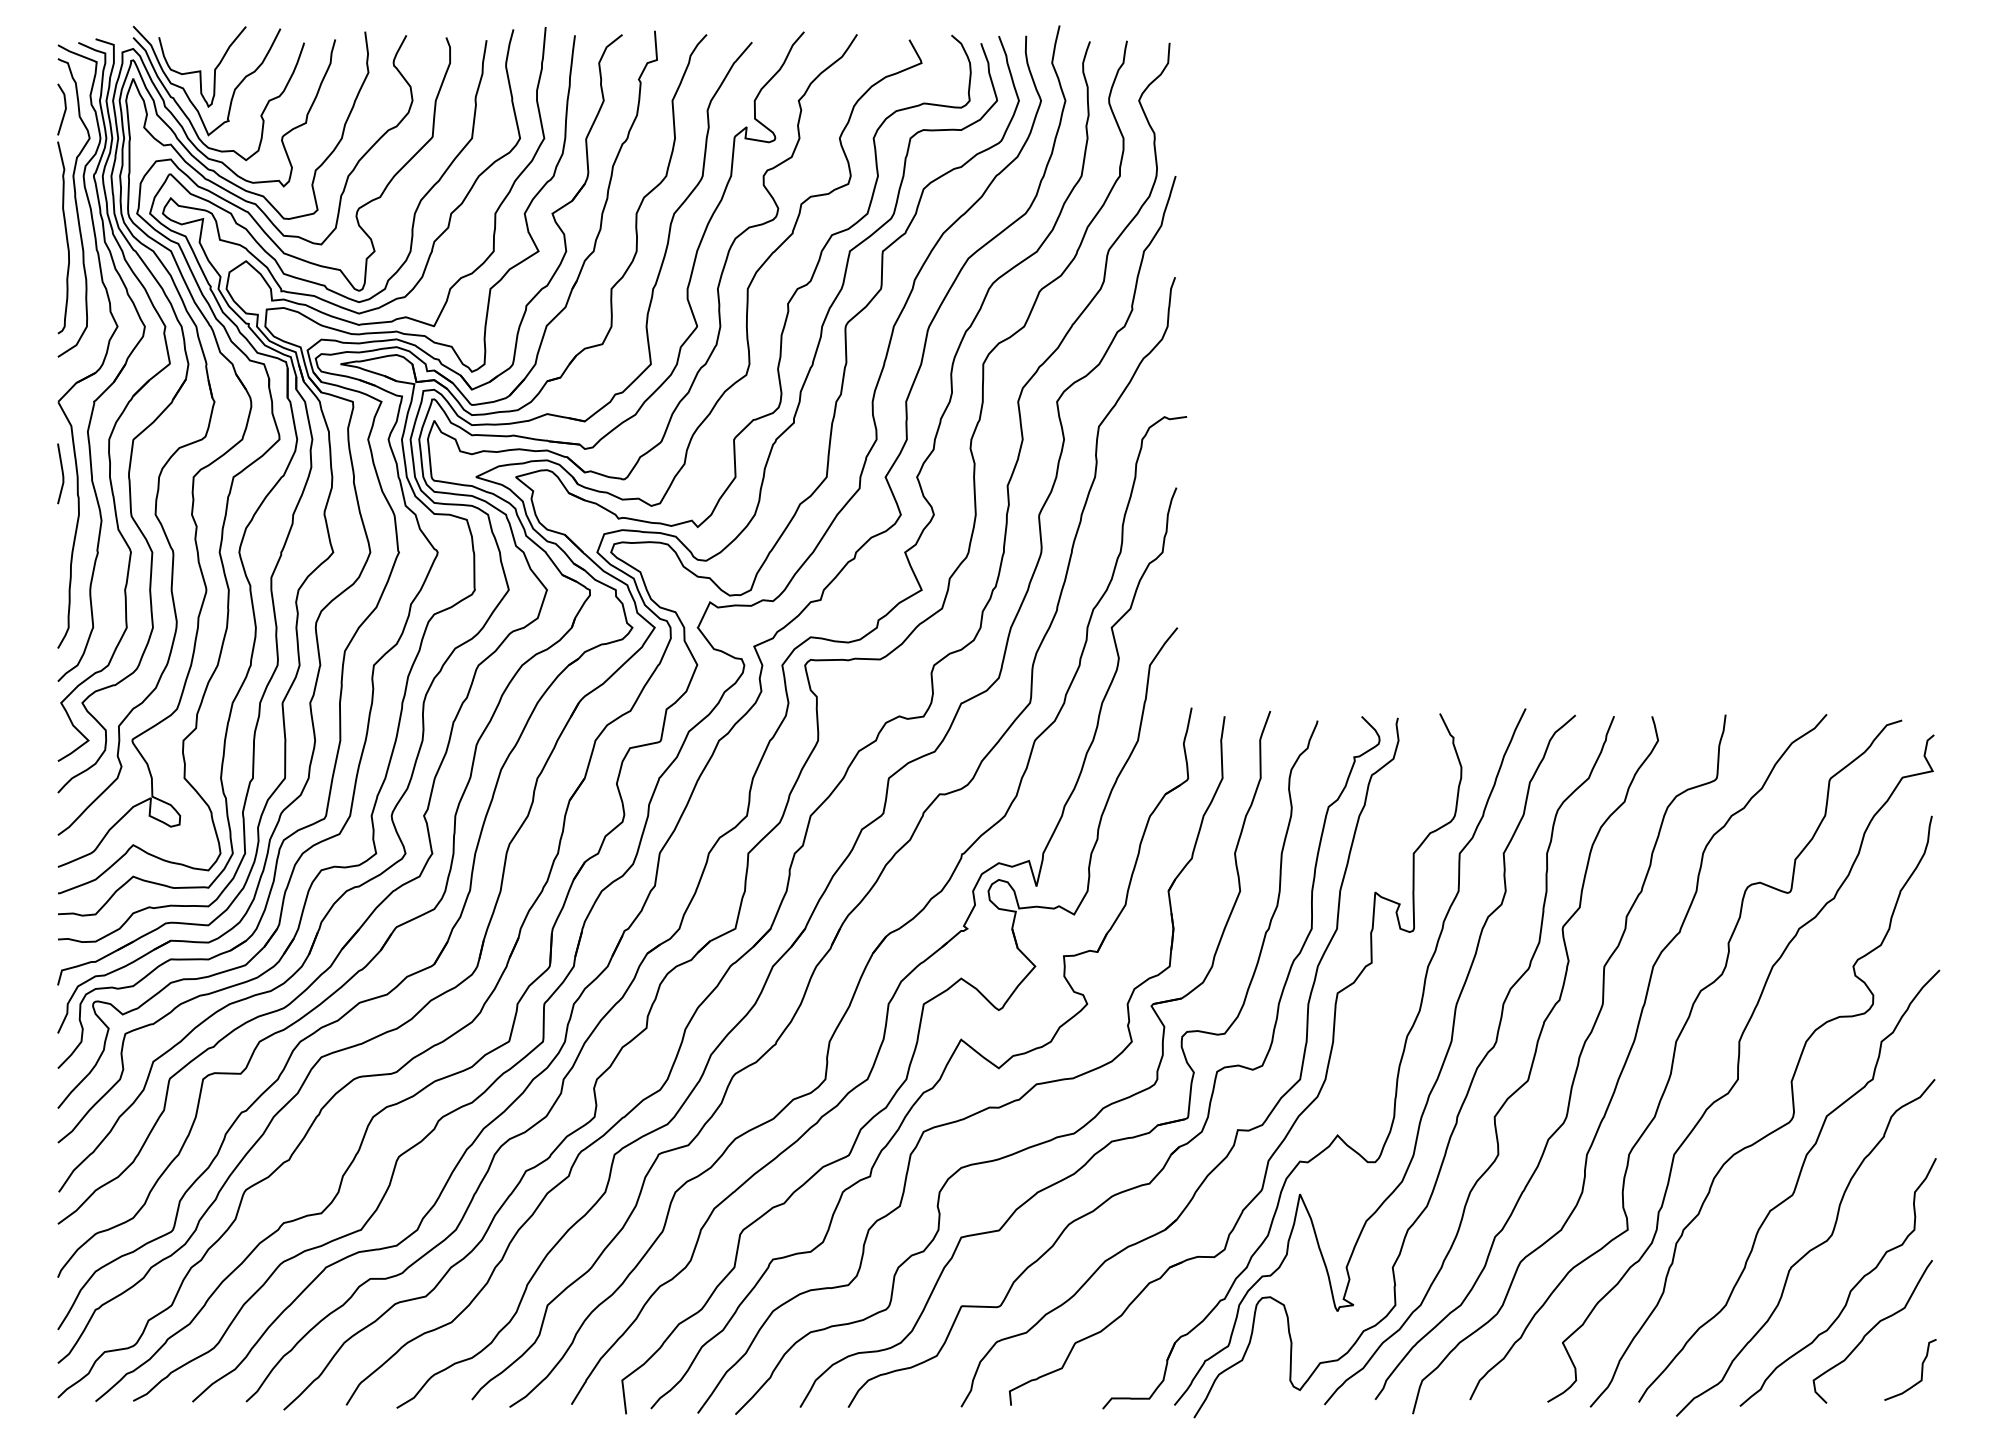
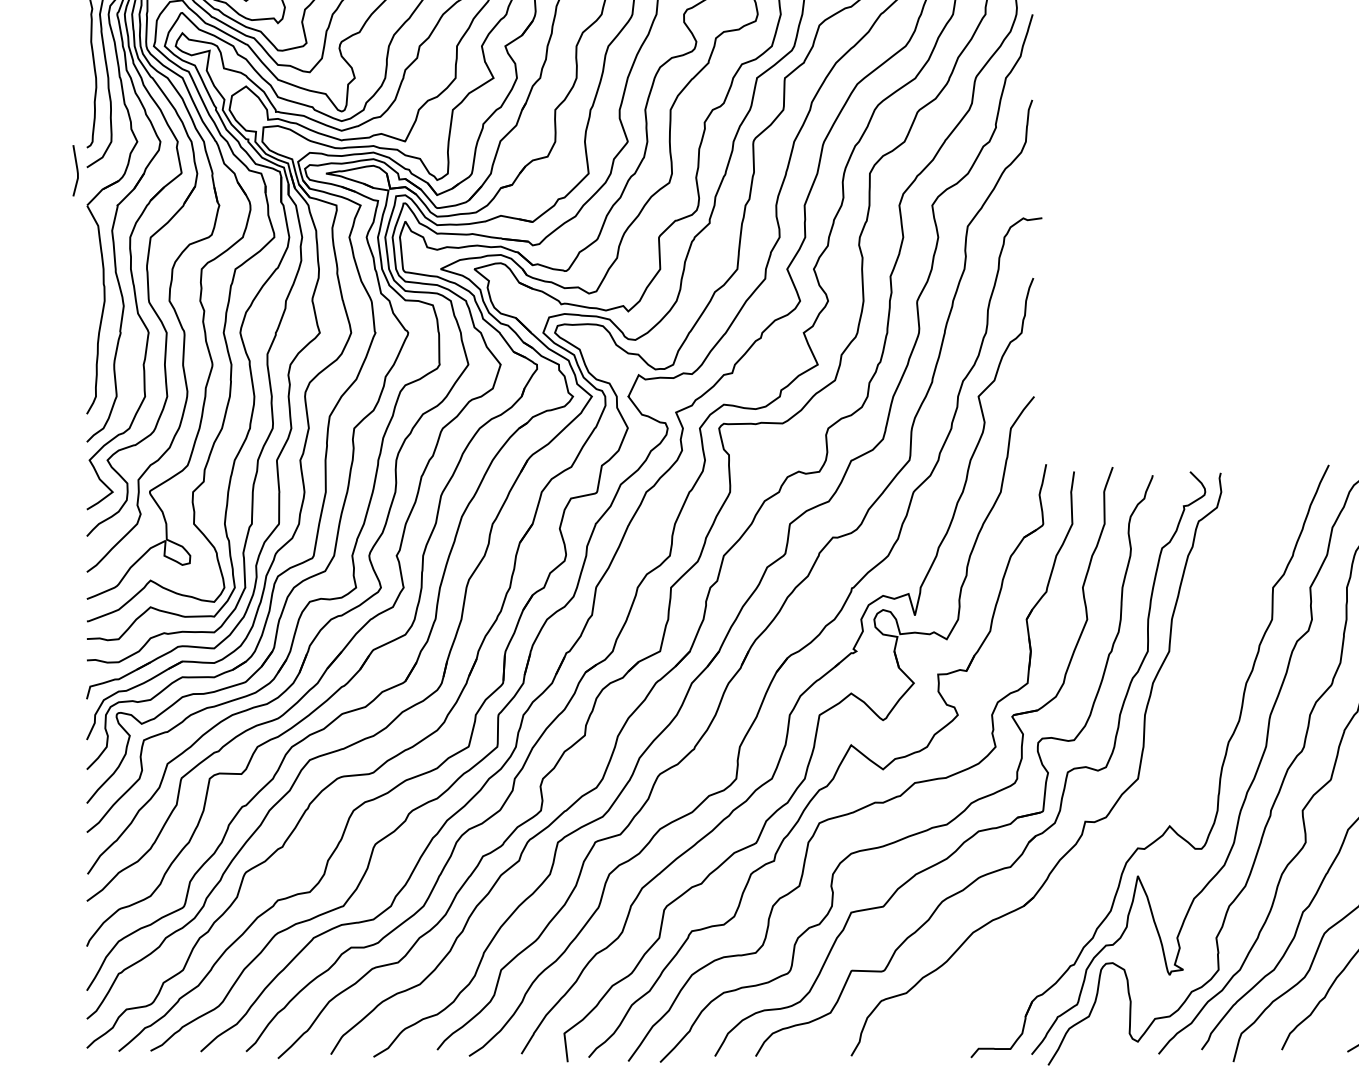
line: (61, 472) -> (76, 169), moved
part: (1301, 1111) -> (1139, 805), removed

